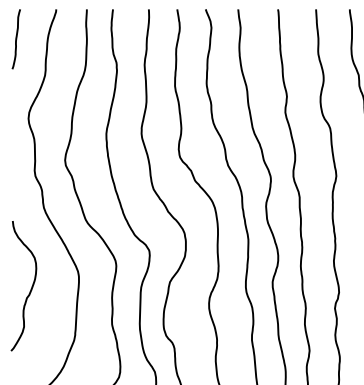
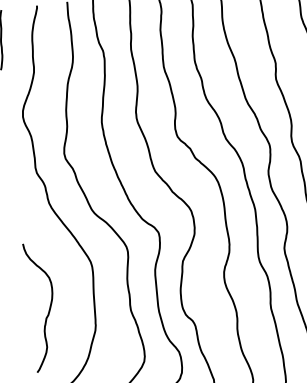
curve: (30, 289) -> (48, 309), moved

